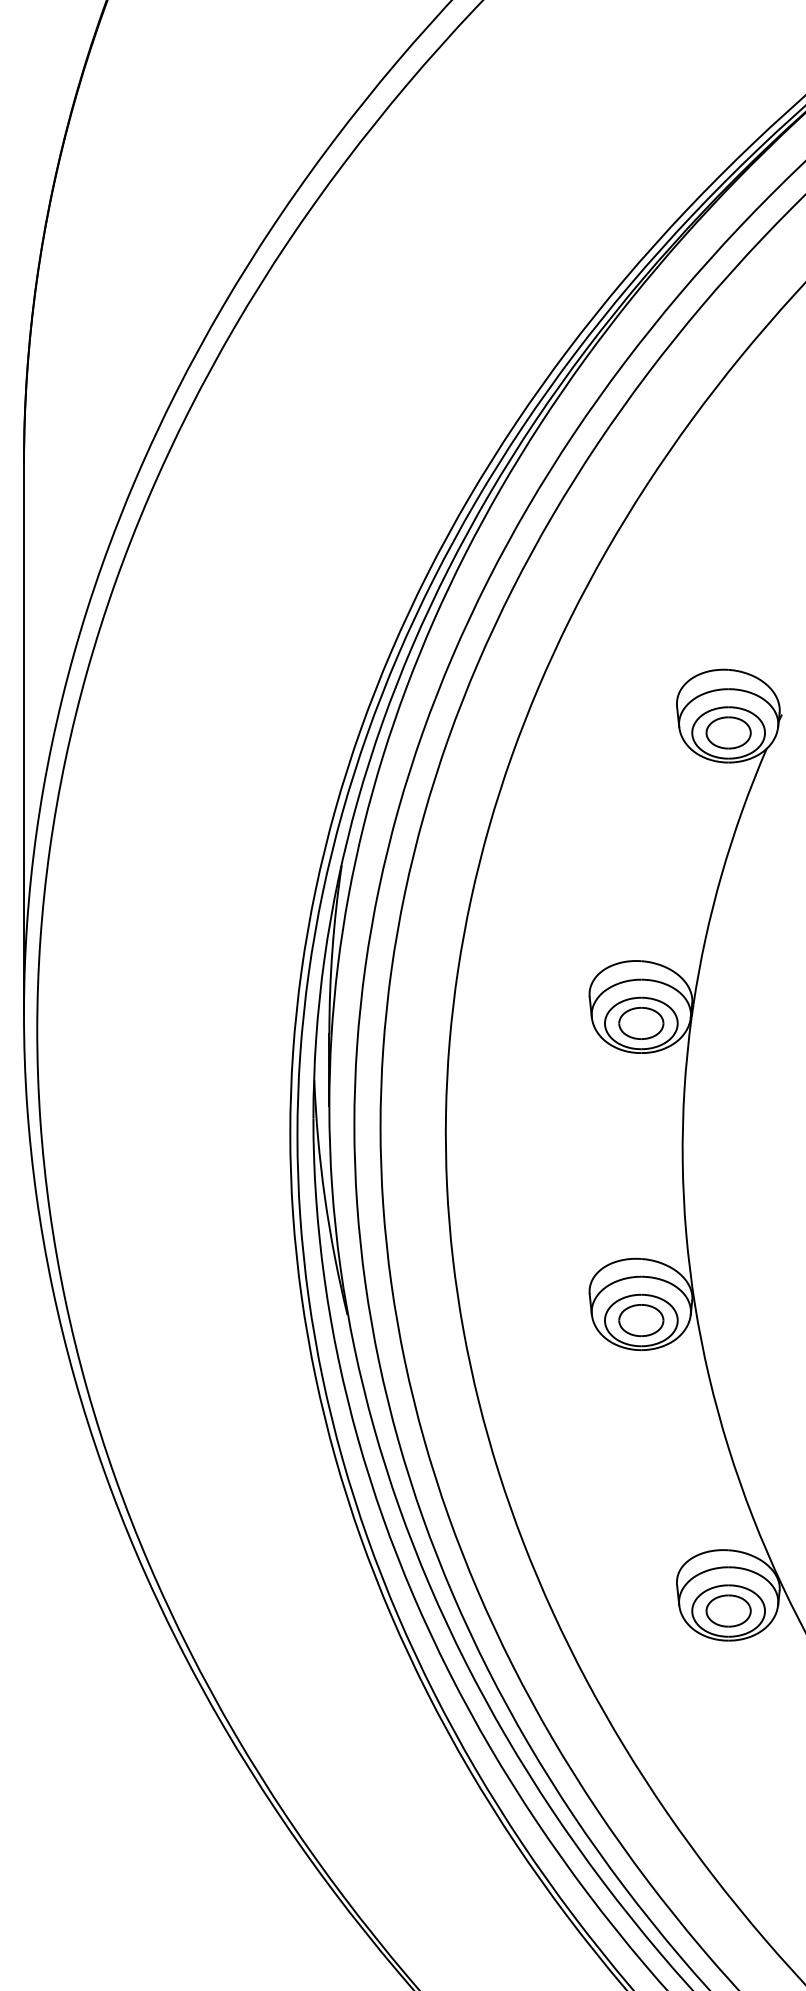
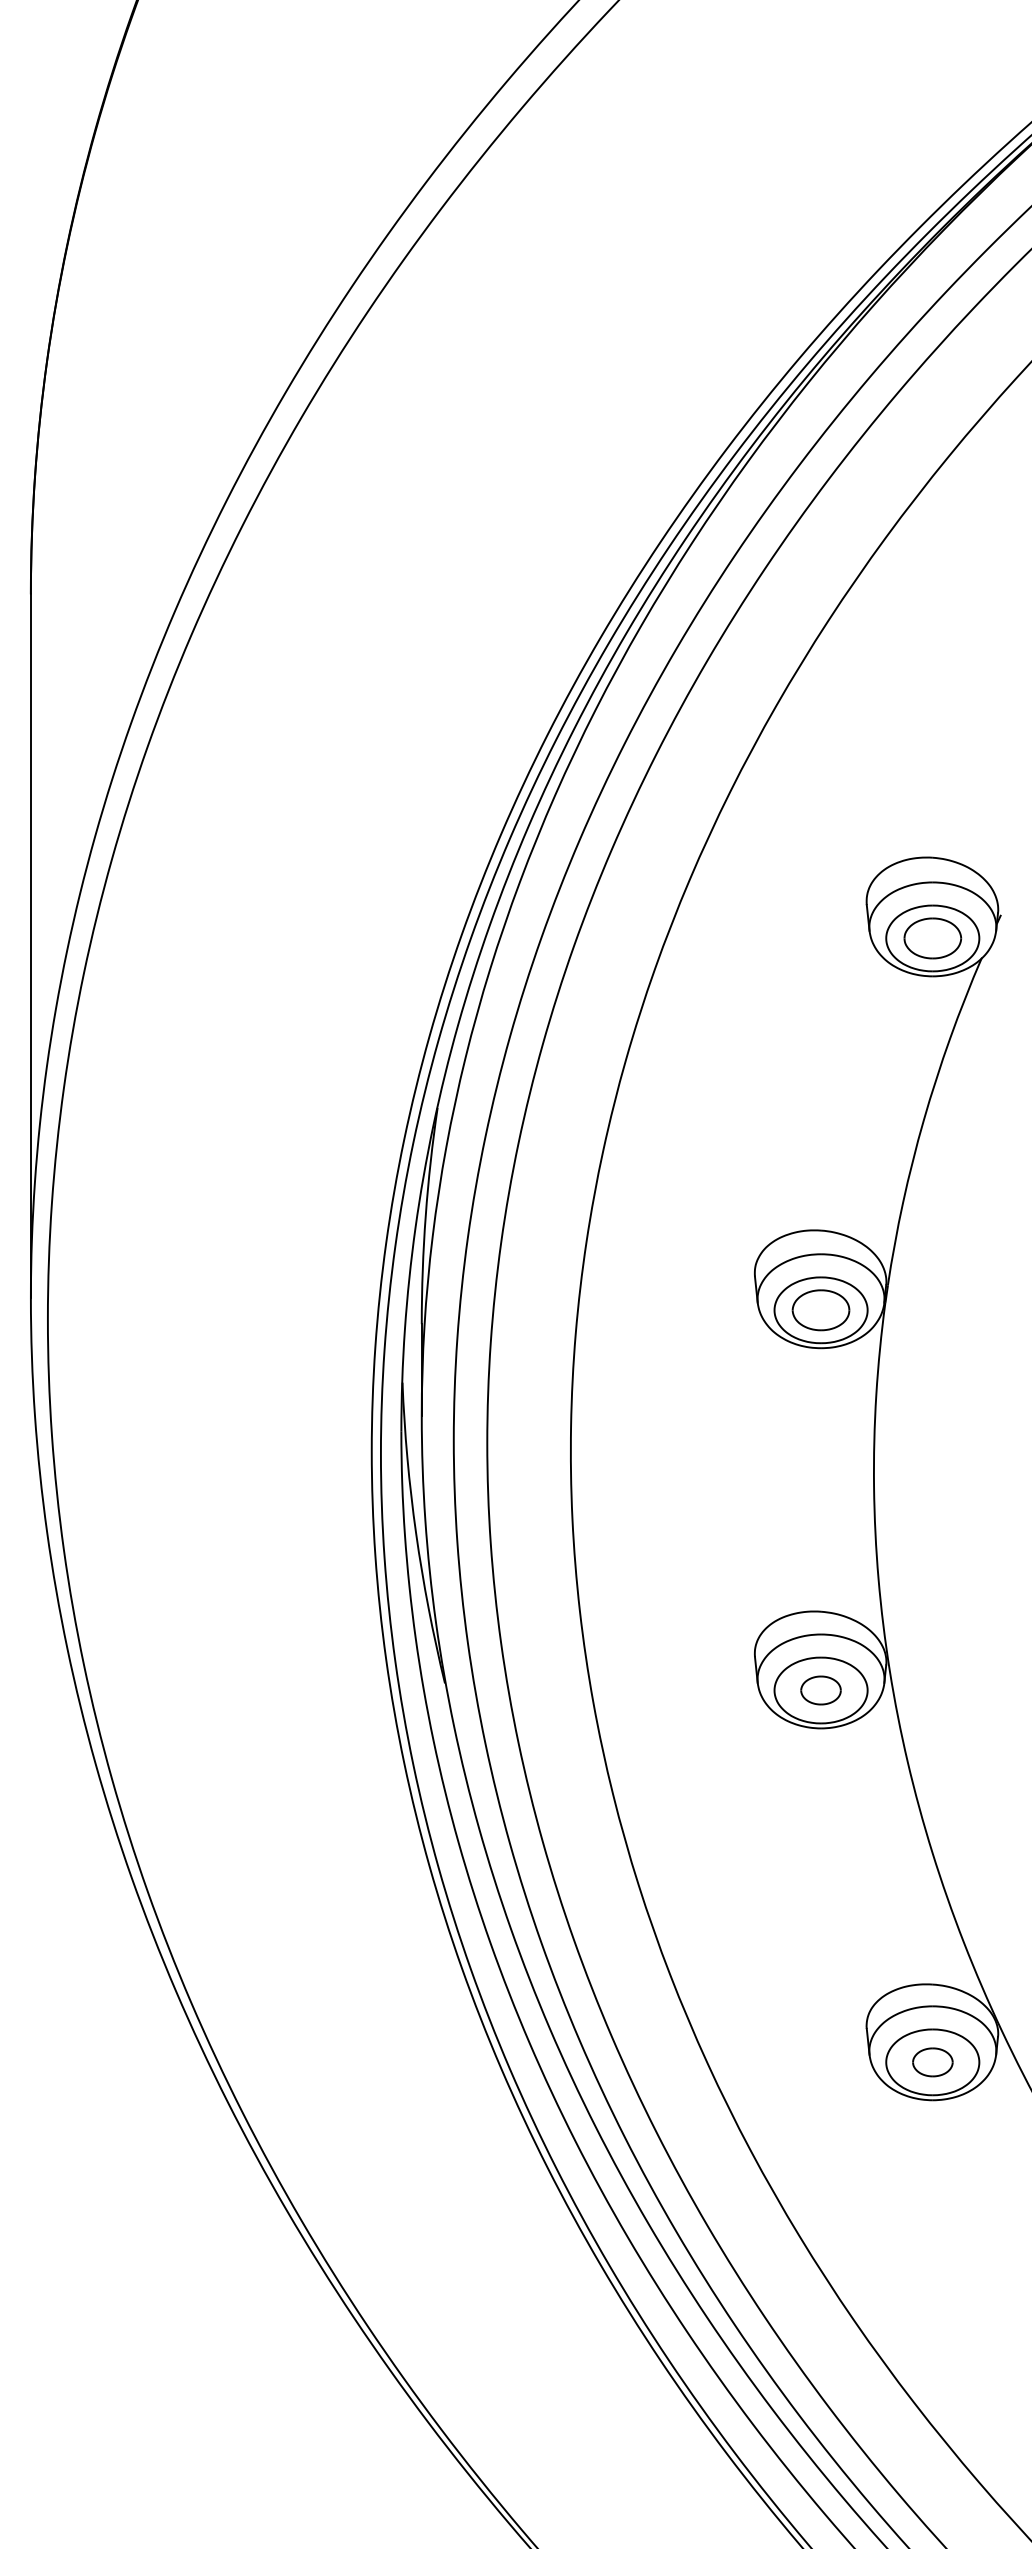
part: (640, 1320) -> (820, 1690), size x0.7
part: (728, 1611) -> (932, 2062), size x0.7

